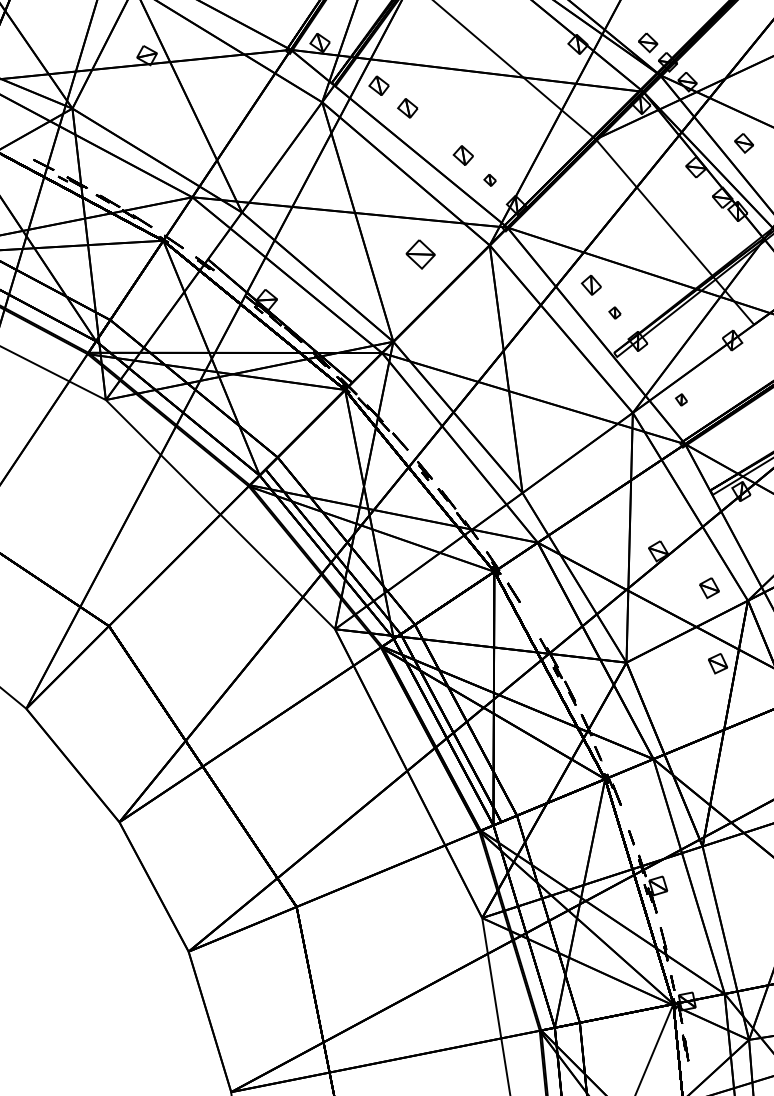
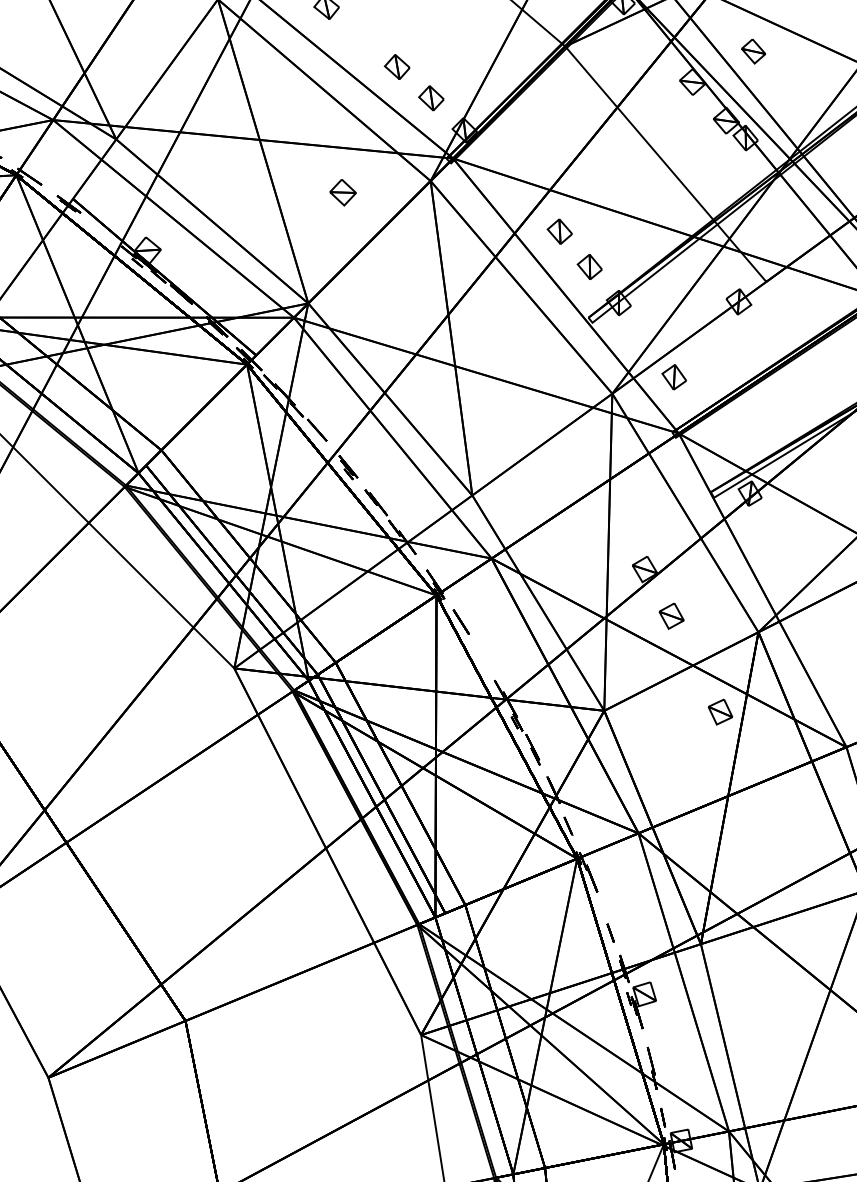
part: (489, 180) -> (430, 98), size x1.67
part: (420, 254) -> (342, 192), size x0.71
part: (614, 312) -> (589, 266), size x1.67
part: (681, 399) -> (674, 376), size x1.67
part: (709, 587) -> (671, 615), moved

